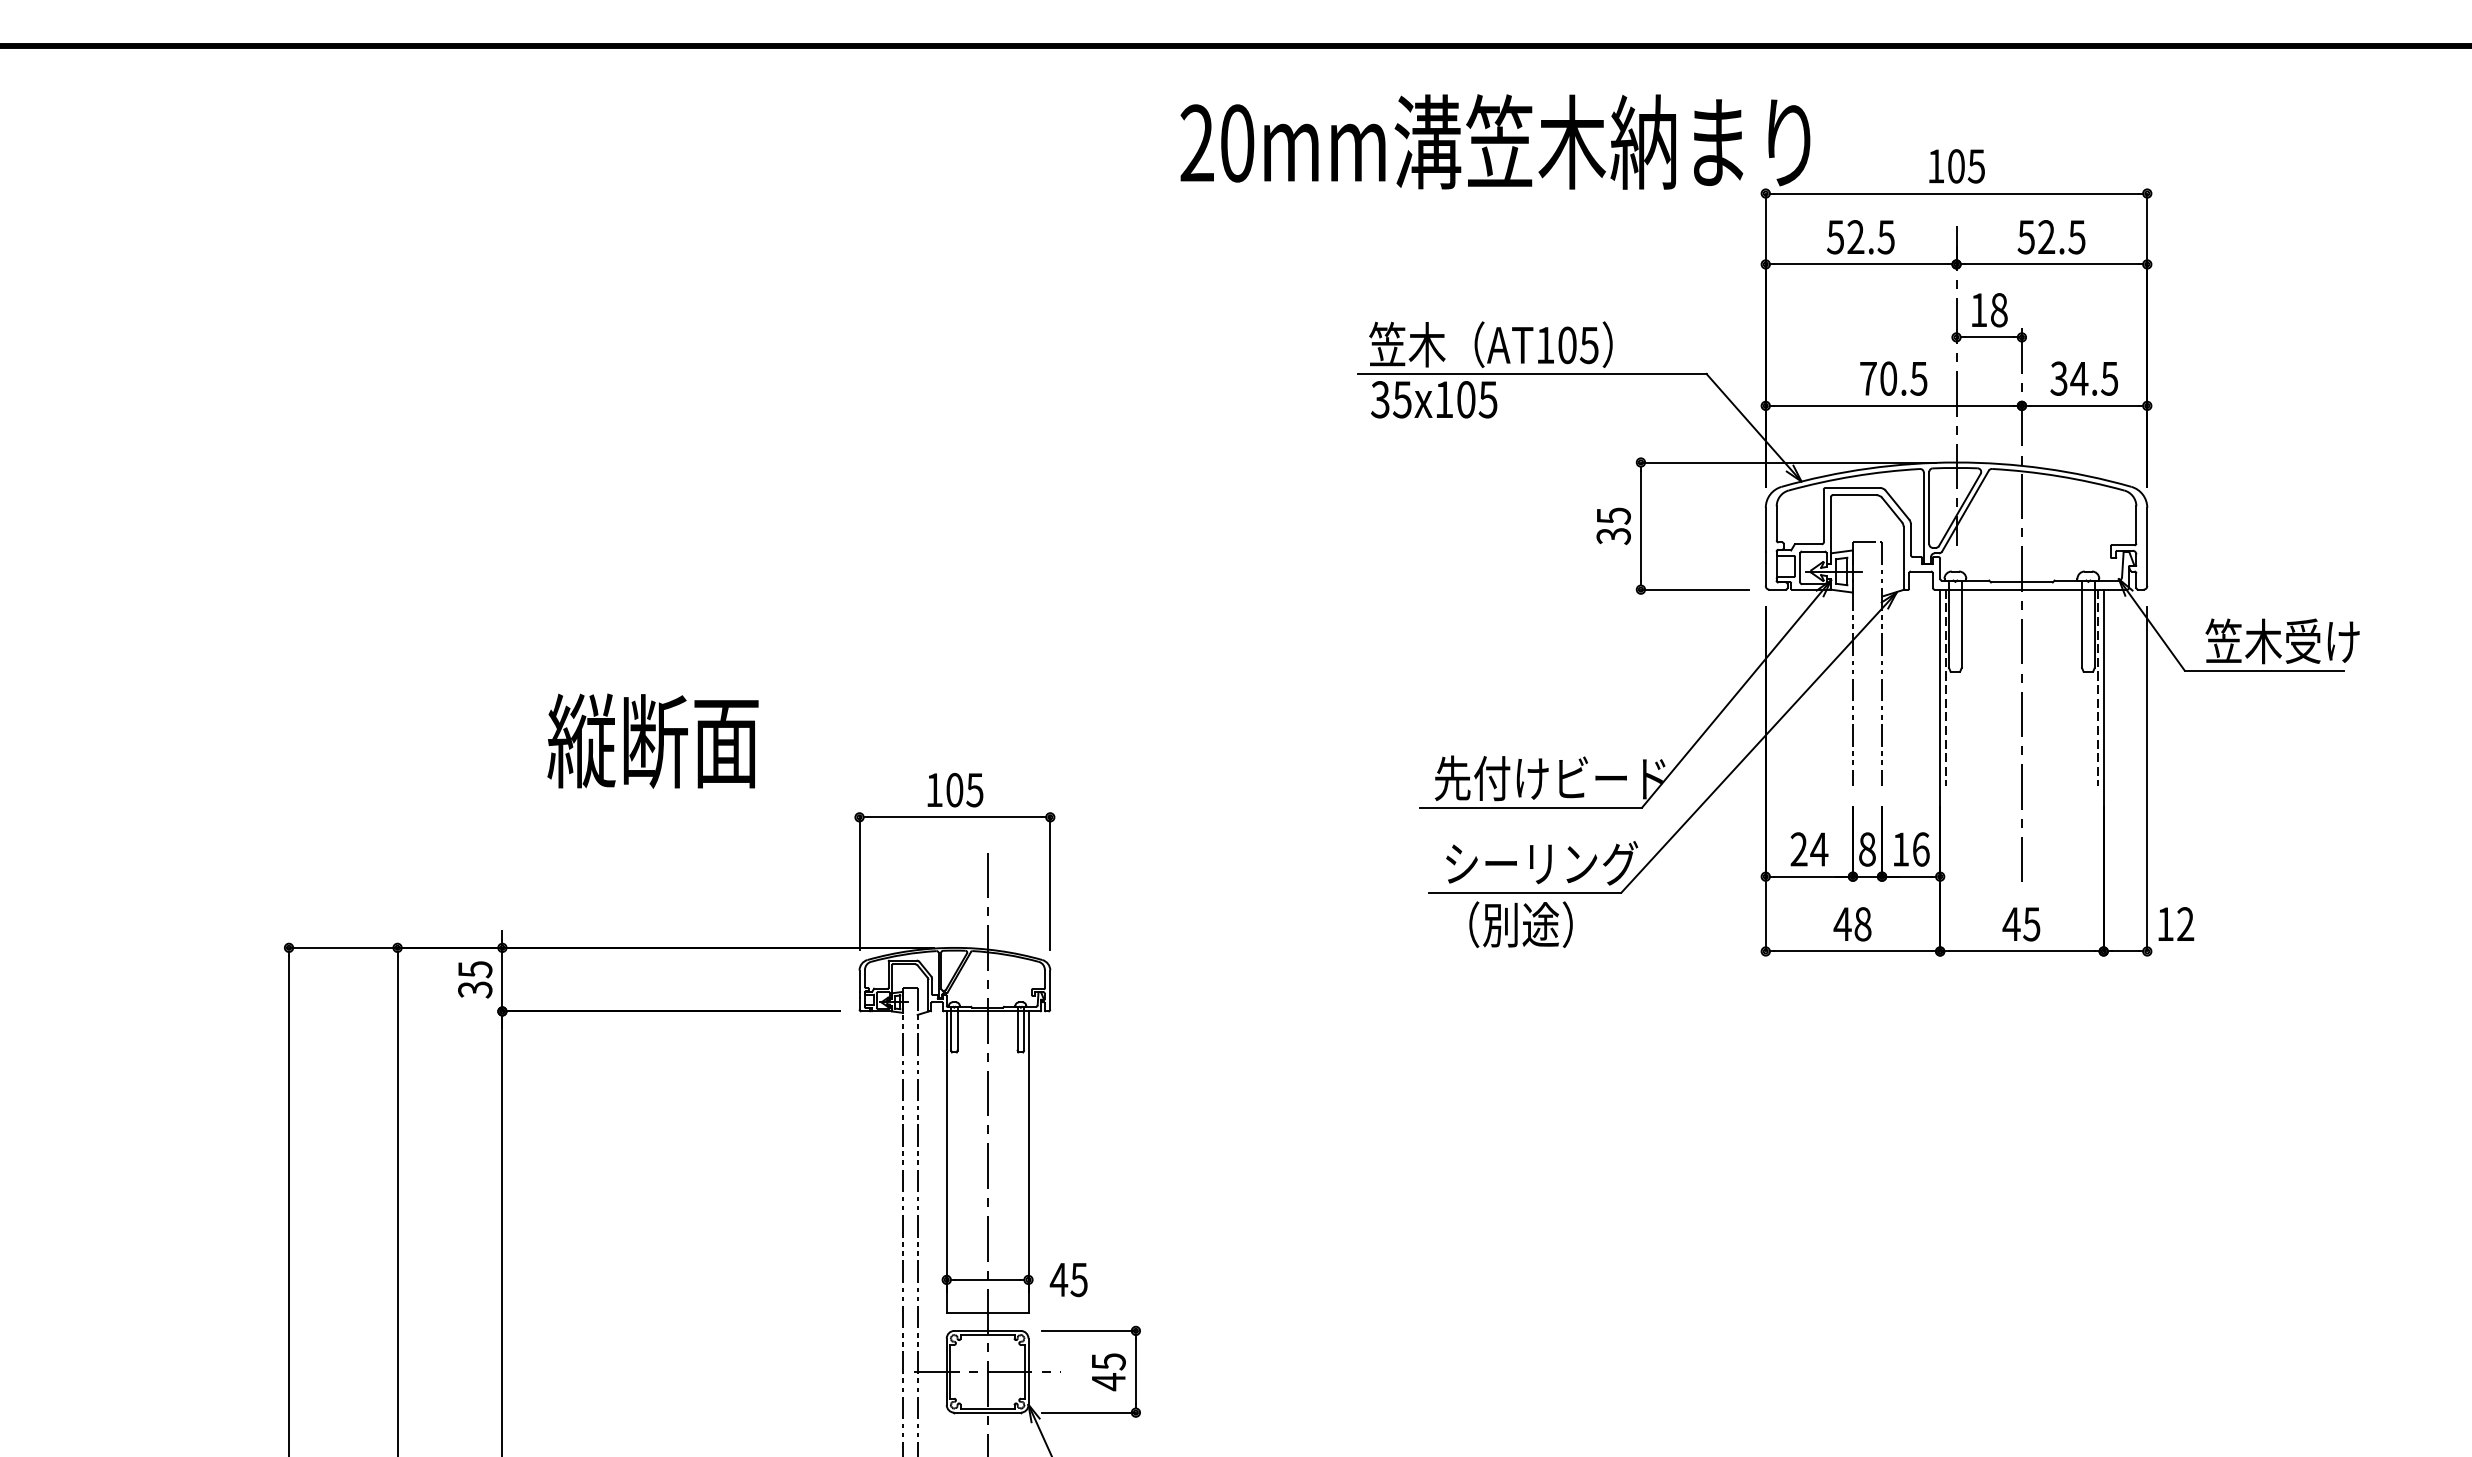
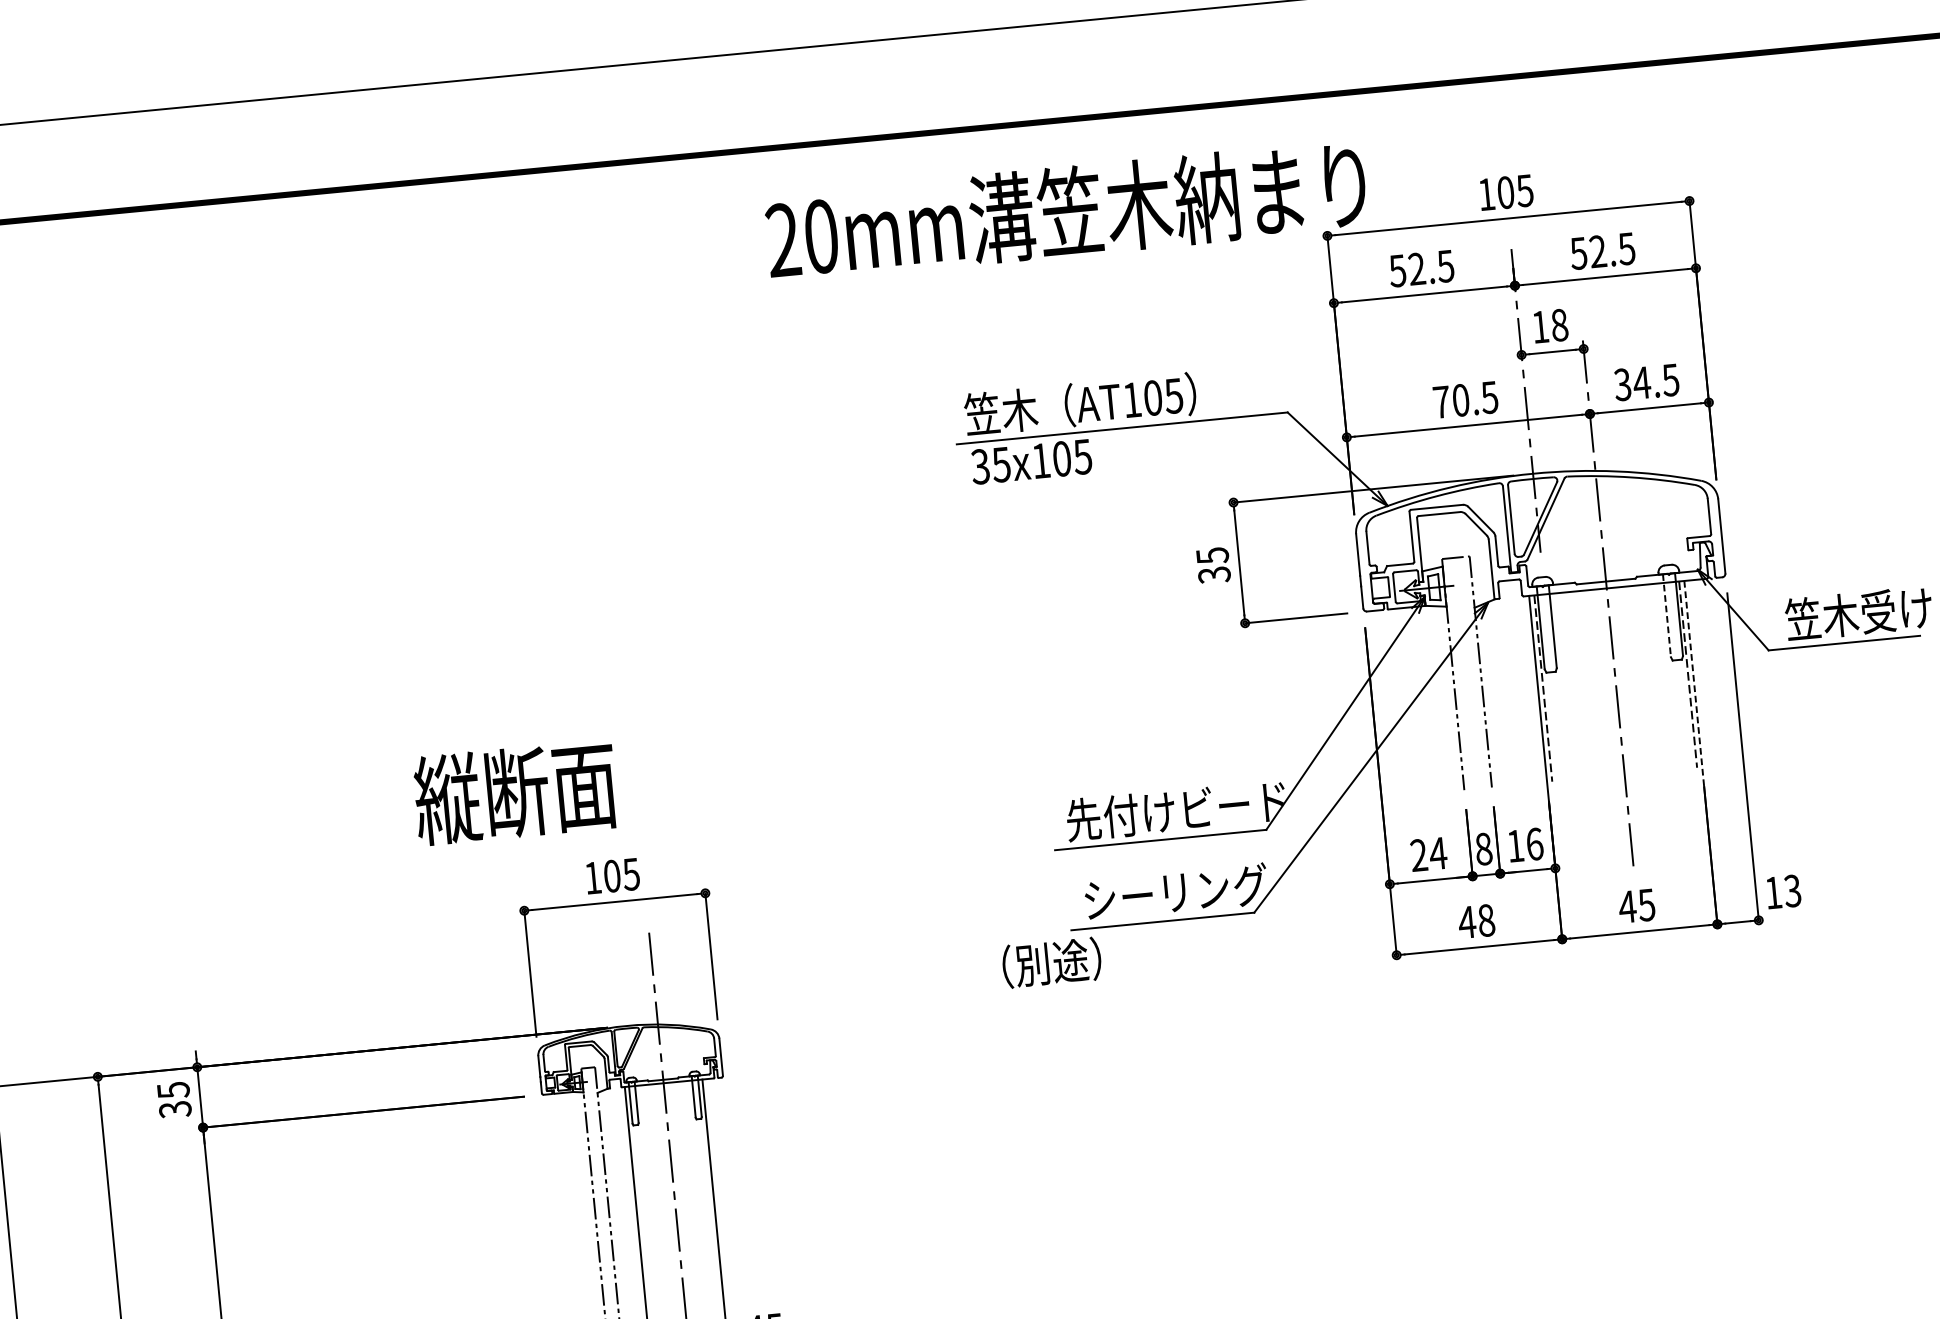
line: (2082, 624) -> (1667, 615), solid -> dashed
line: (2103, 698) -> (1694, 684), solid -> dashed
text: (652, 740) -> (514, 792), moved
text: (1520, 924) -> (1051, 962), moved
text: (2185, 924) -> (1792, 891), 12 -> 13

